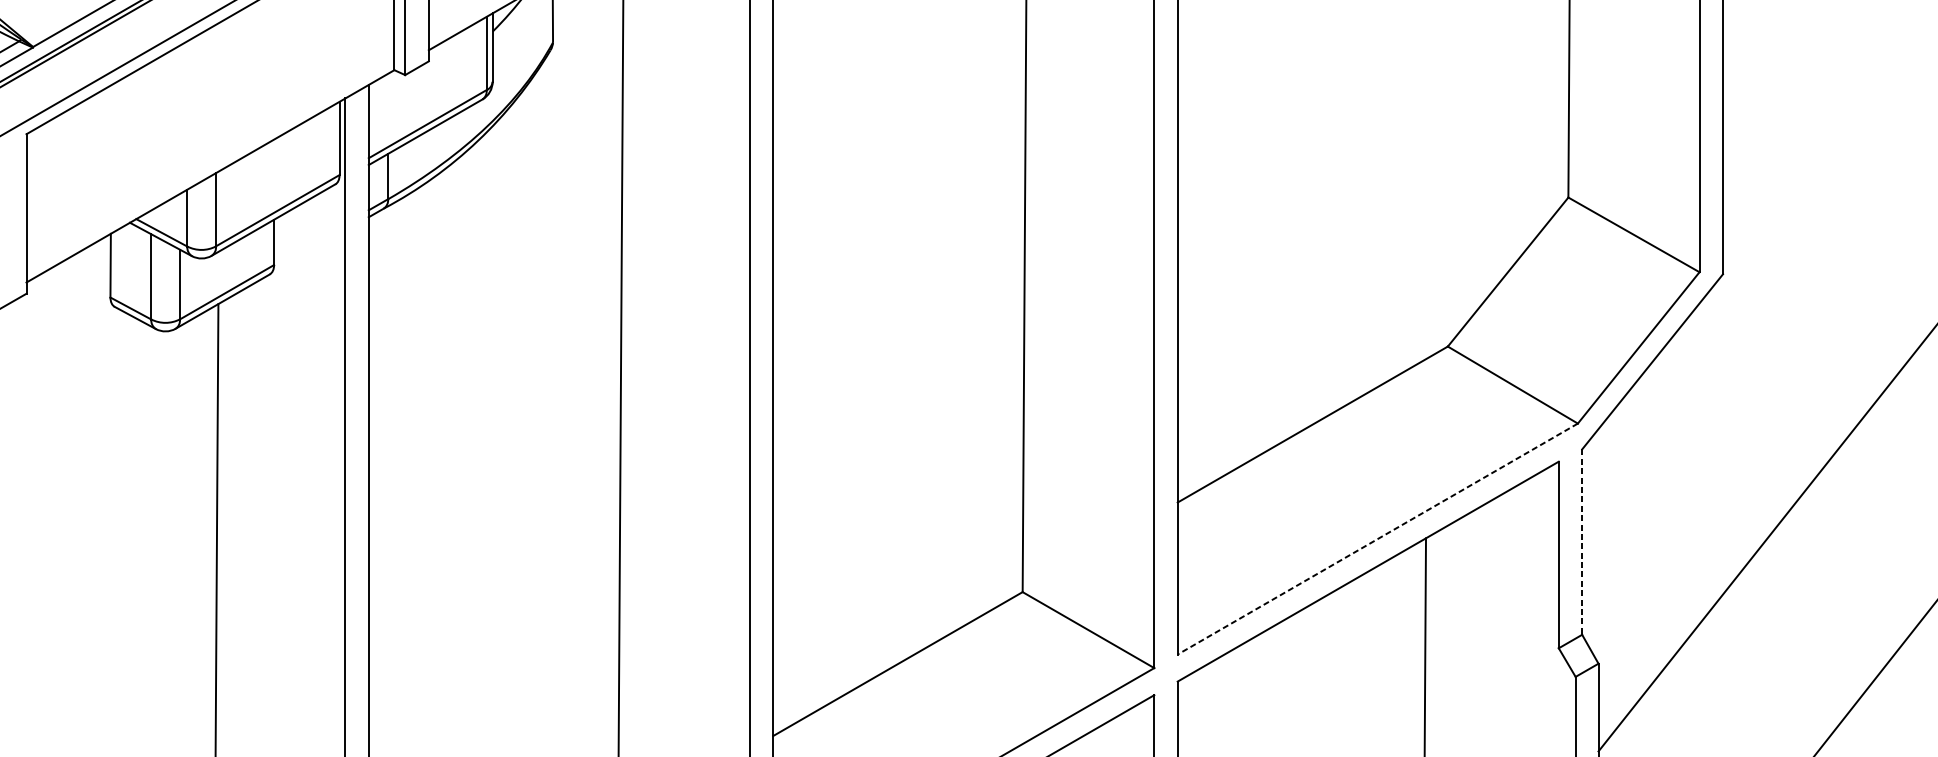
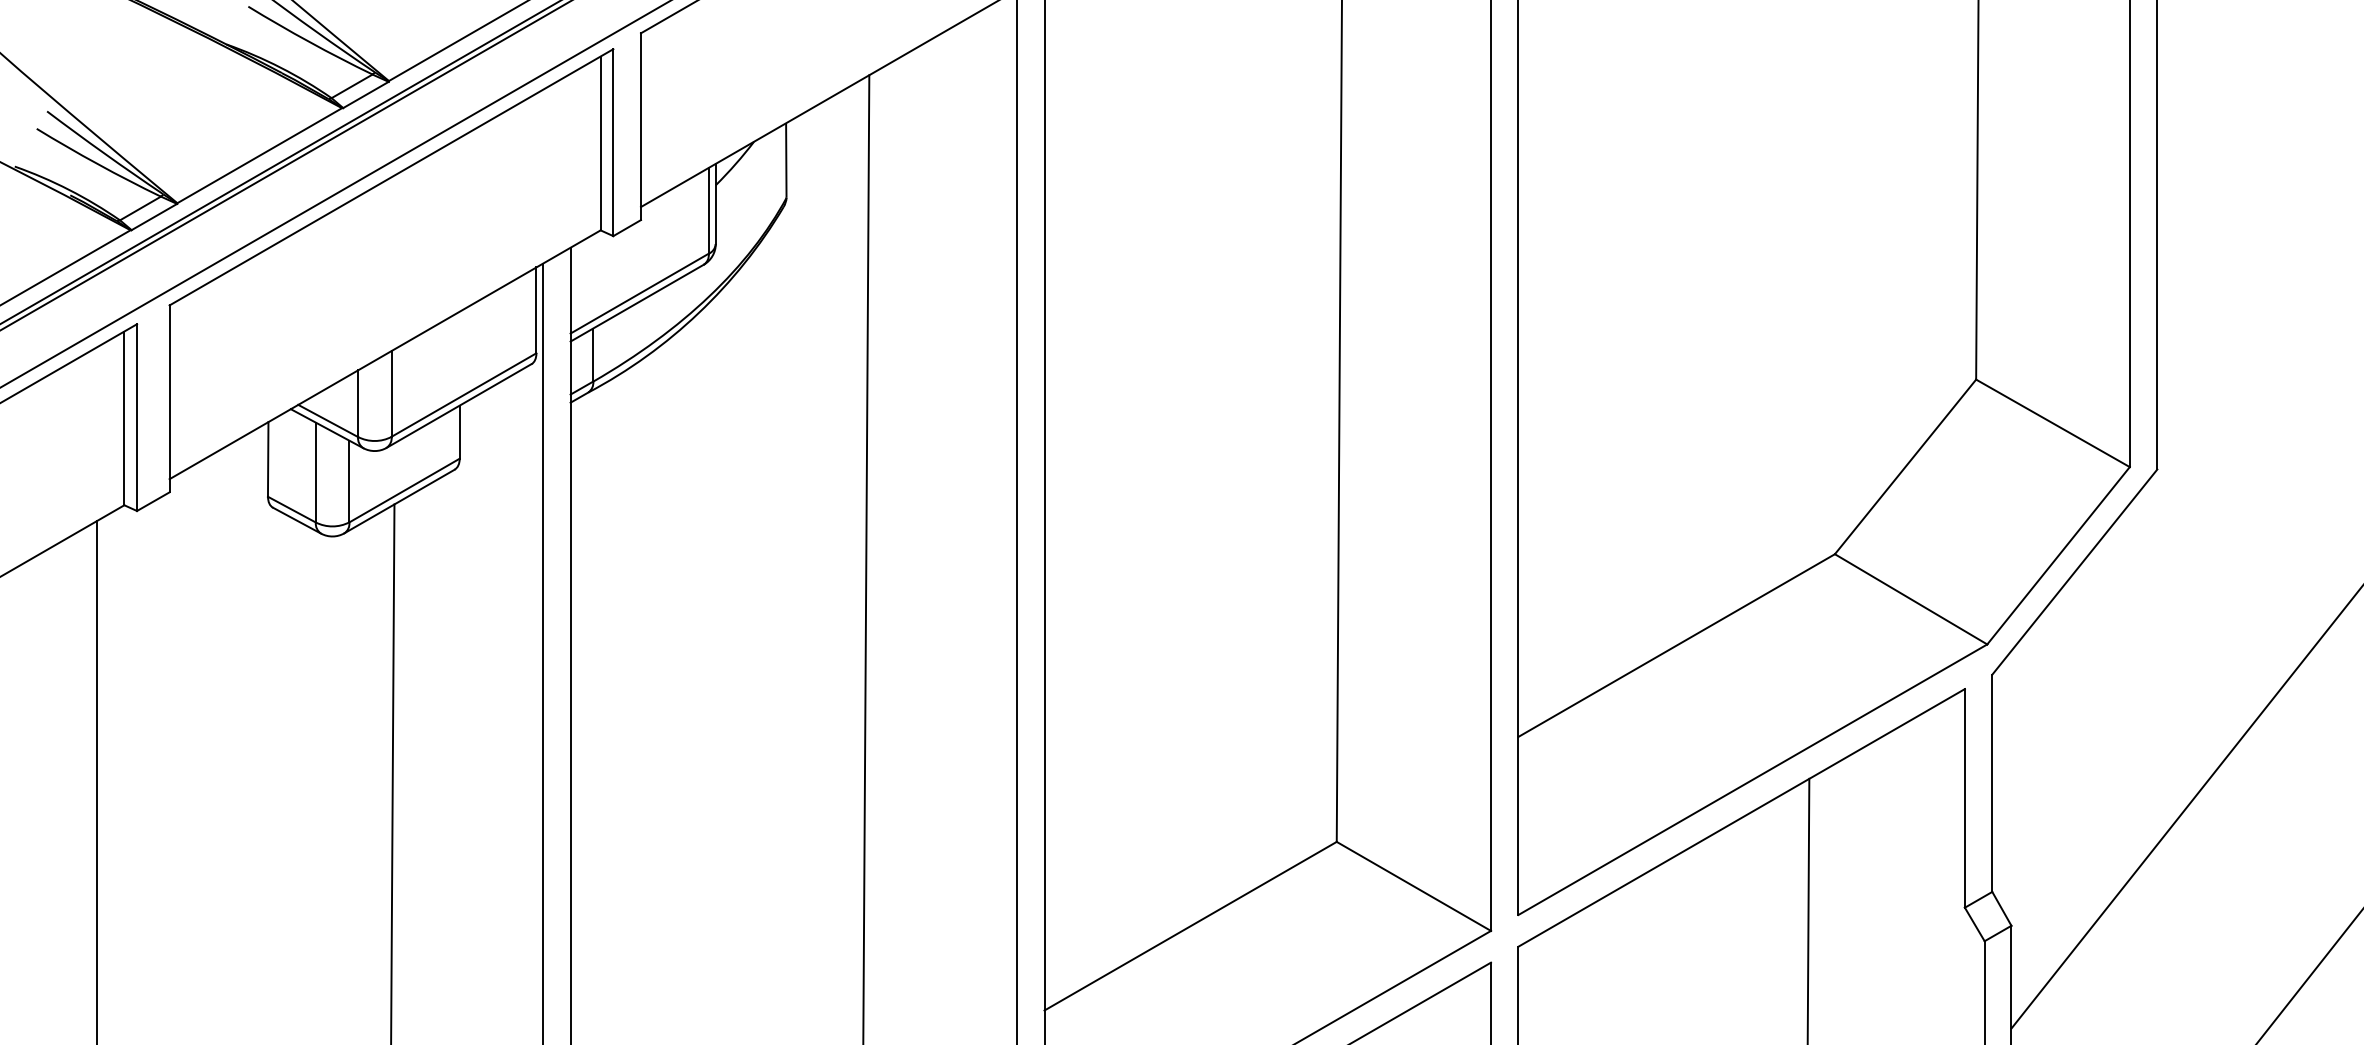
line: (1377, 538) -> (1752, 779), dashed -> solid
line: (1582, 542) -> (1992, 783), dashed -> solid

